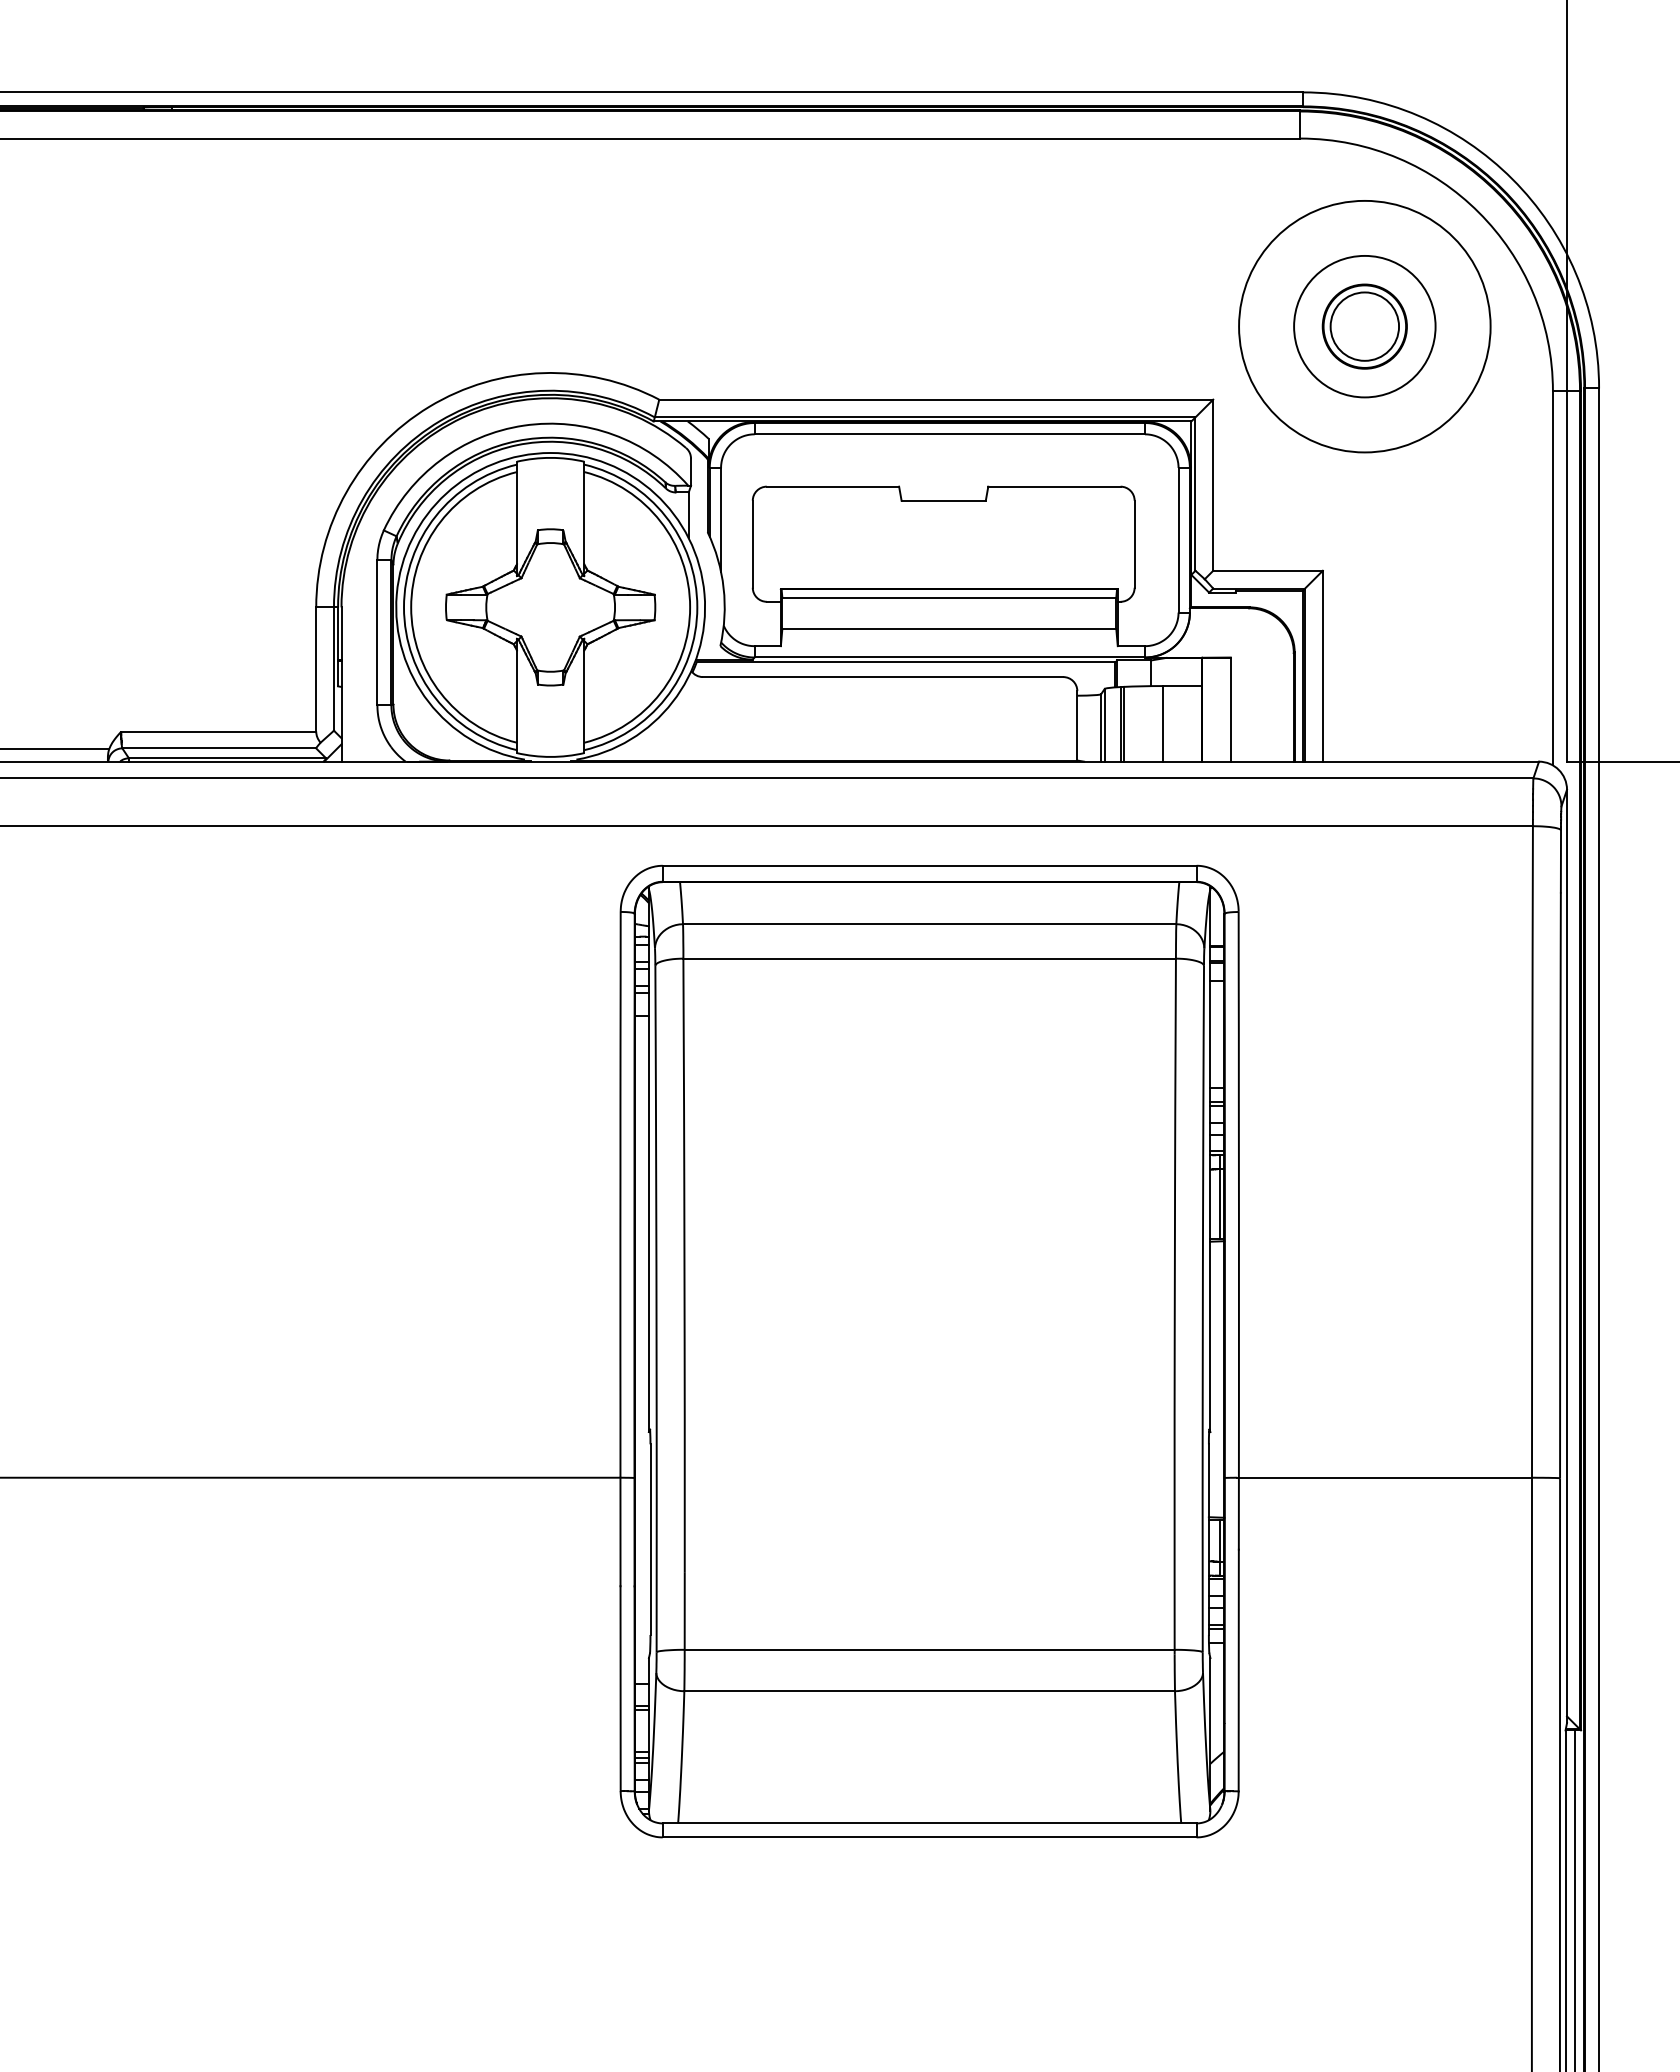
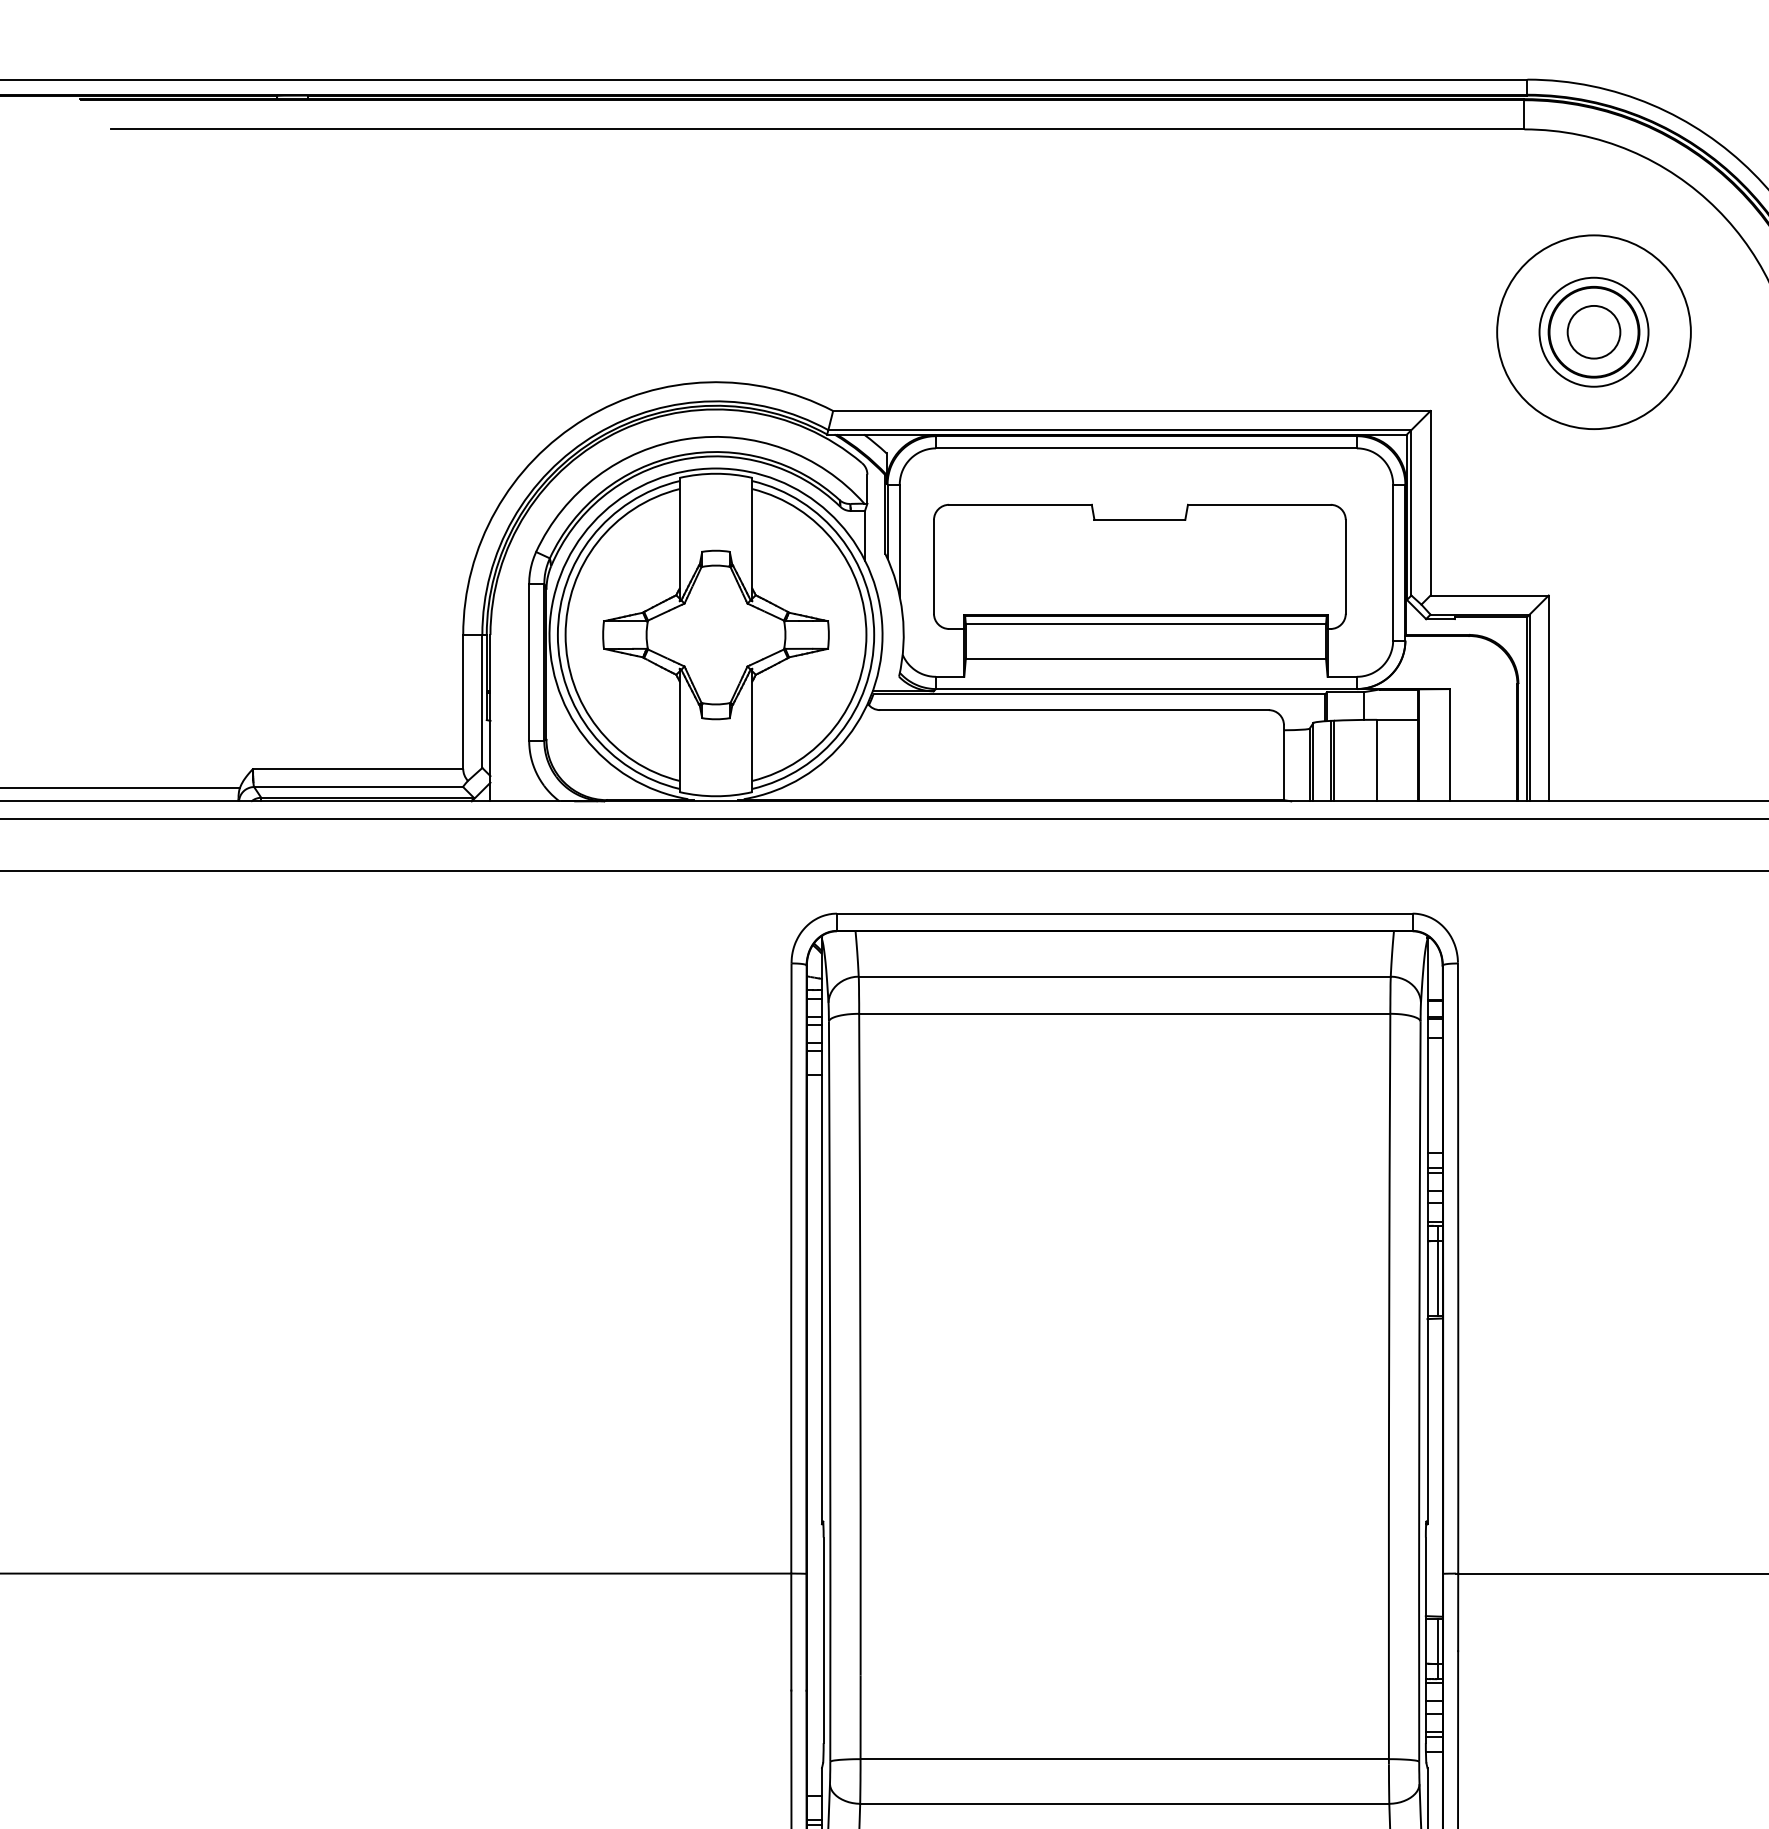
circle: (1364, 326) -> (1593, 332), size x0.71
circle: (1364, 326) -> (1593, 332), size x0.71
circle: (1364, 326) -> (1593, 332), size x0.71

